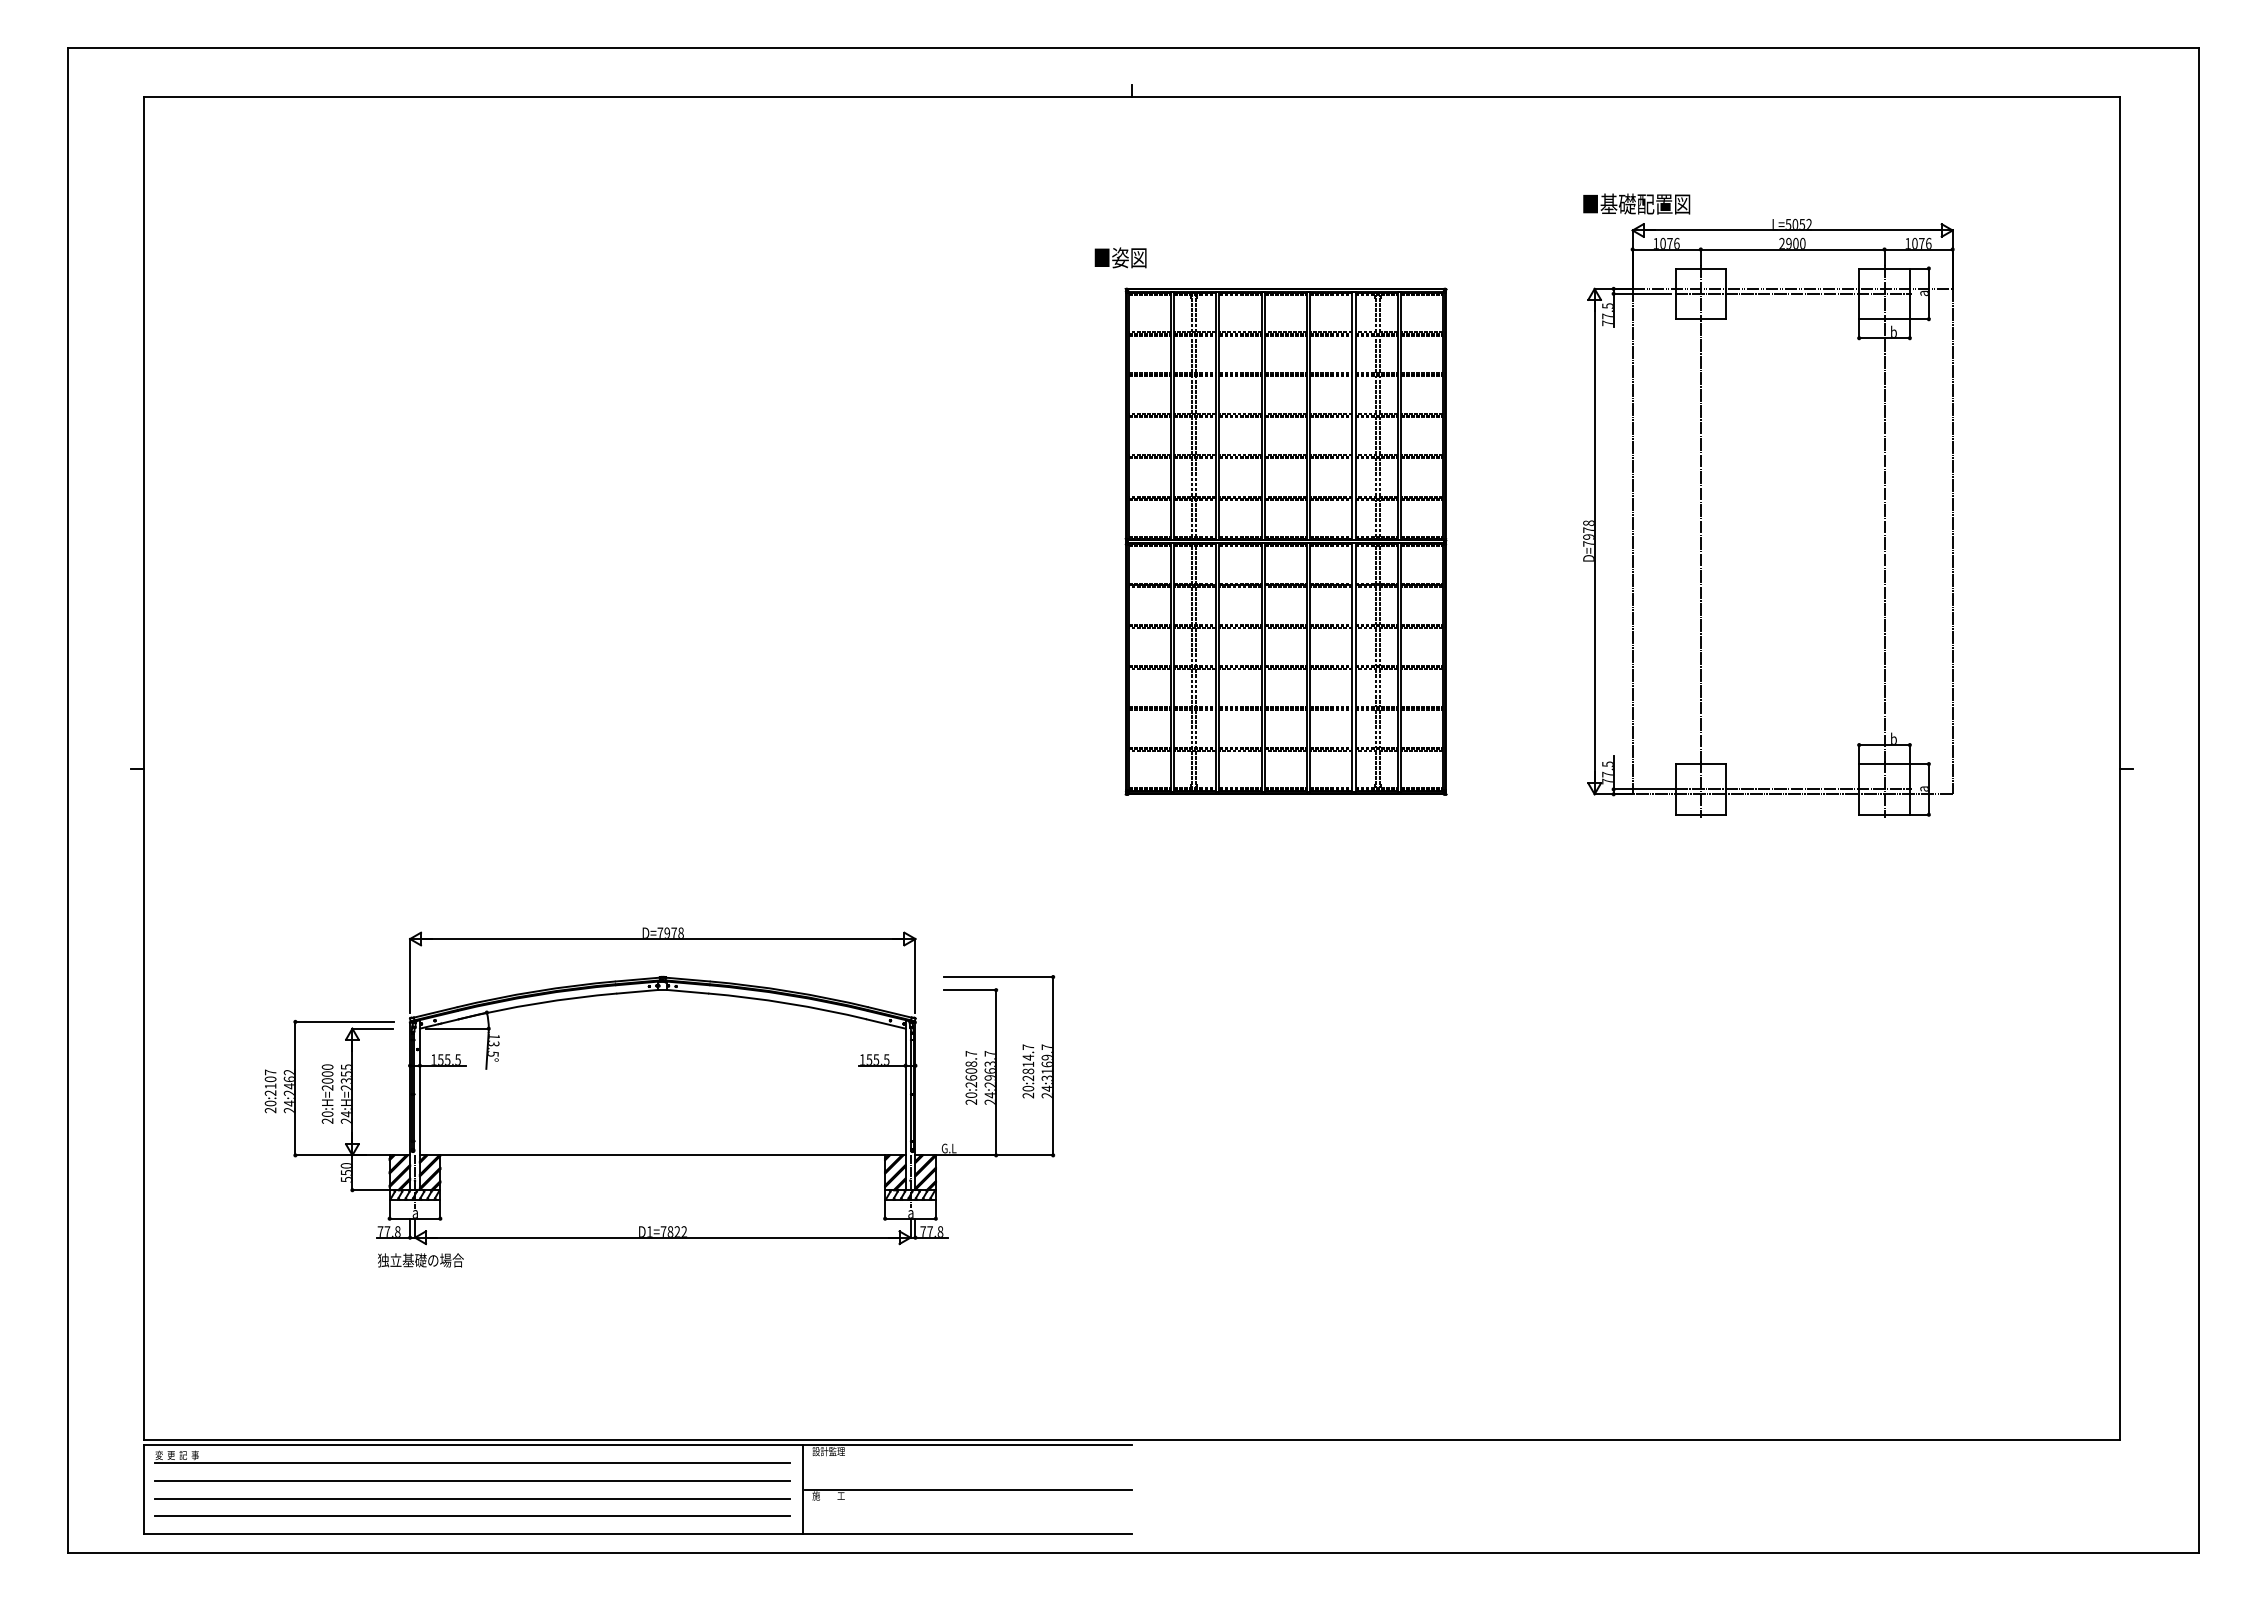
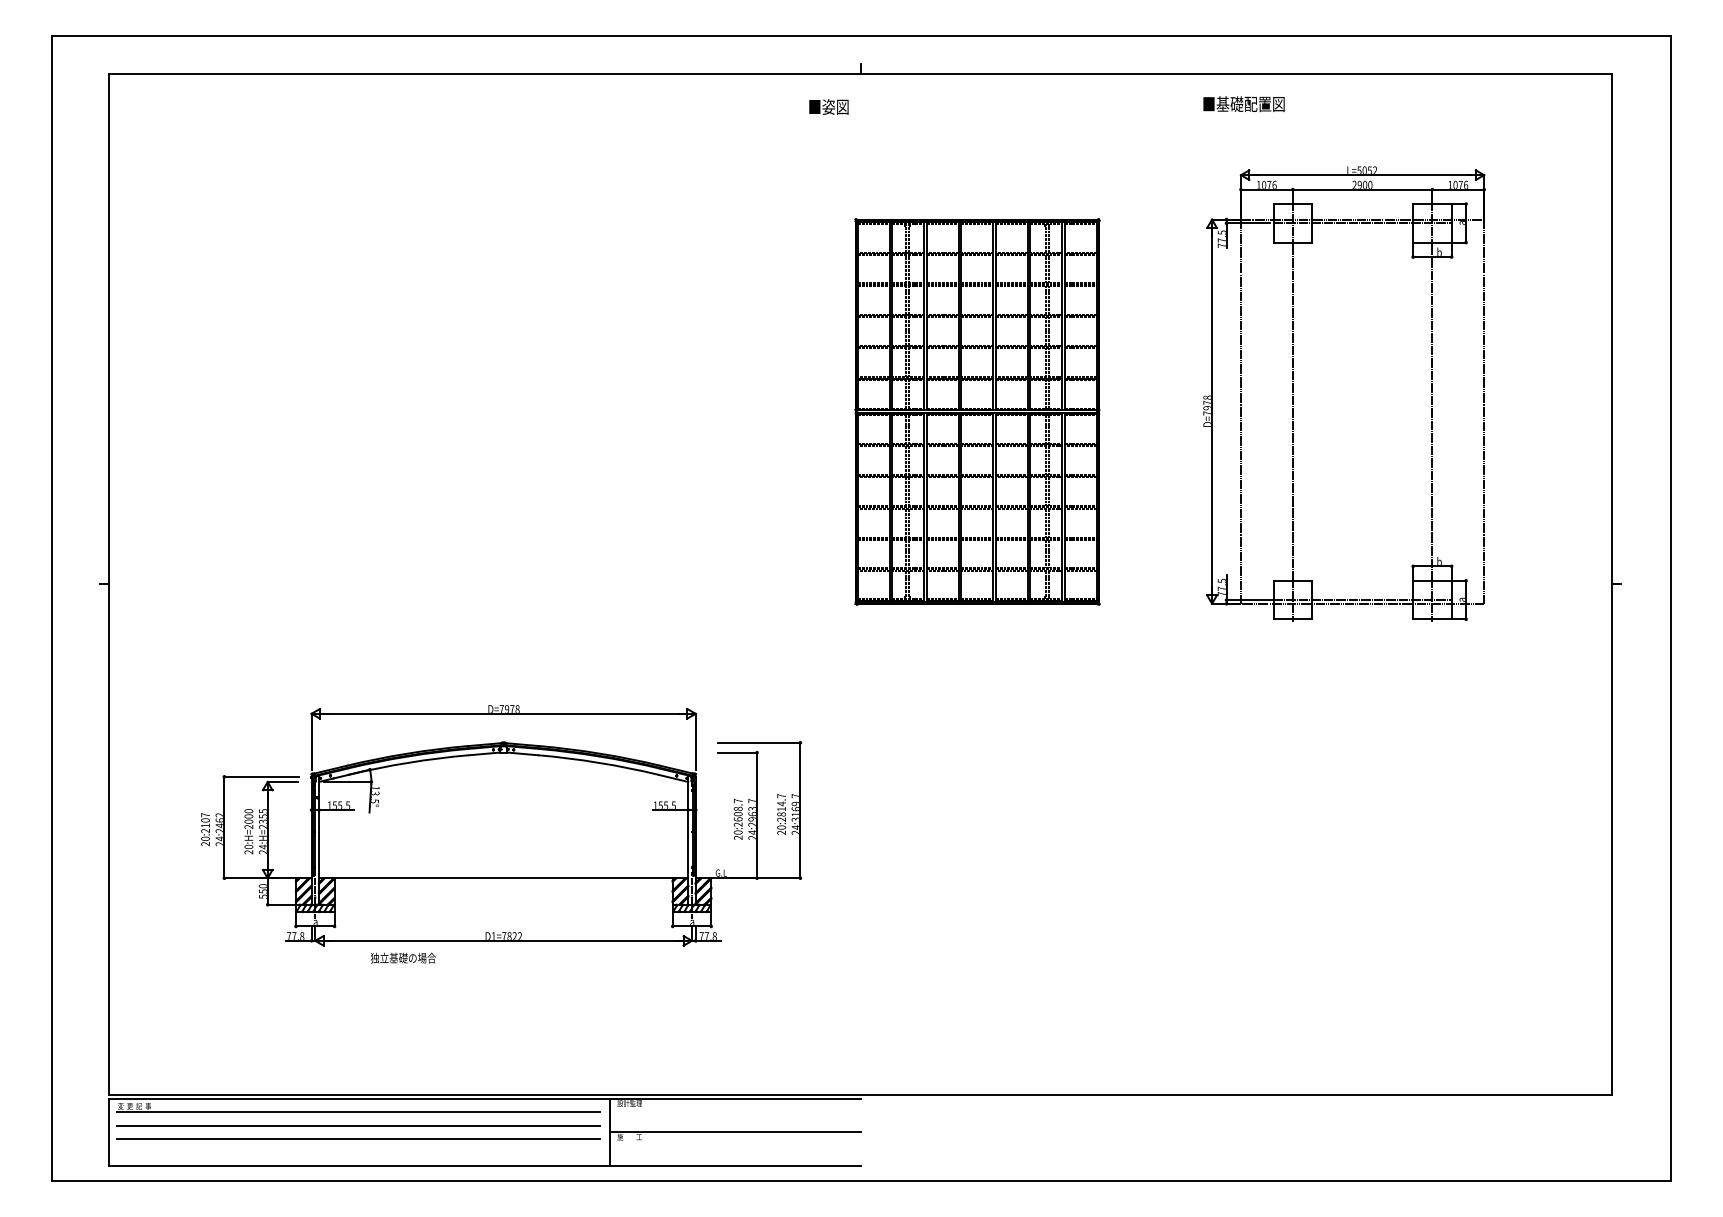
text: (1636, 203) -> (1243, 103), moved
text: (1120, 257) -> (828, 106), moved
text: (420, 1260) -> (403, 958), moved
line: (472, 1516) -> (359, 1152), removed

